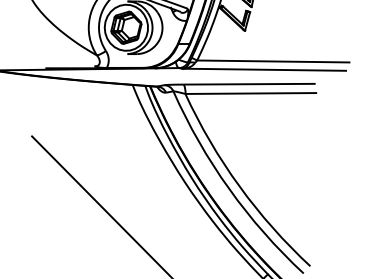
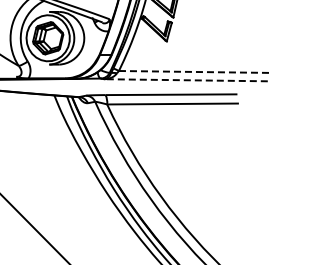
line: (273, 61) -> (195, 72), solid -> dashed
line: (264, 69) -> (186, 80), solid -> dashed

